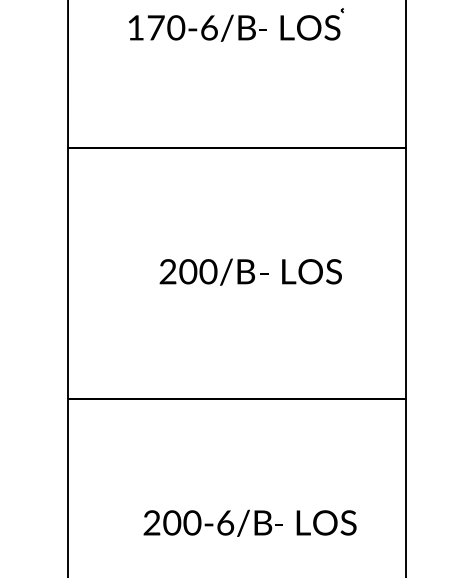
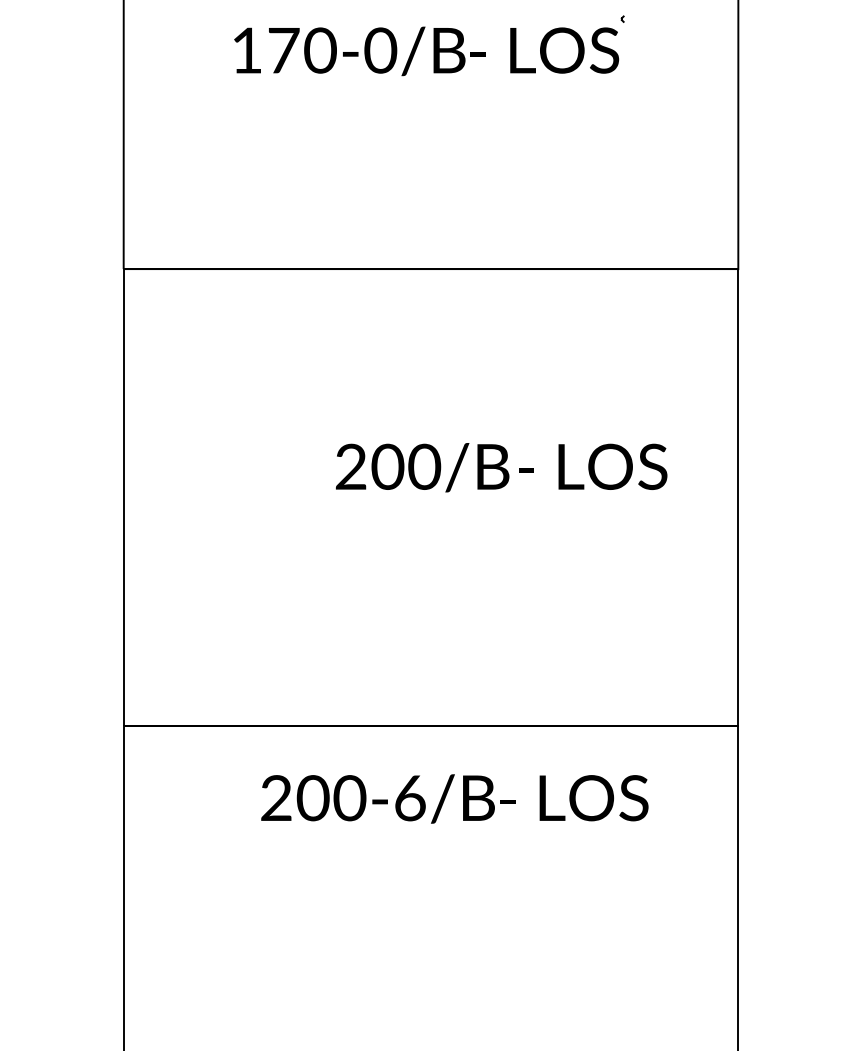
text: (209, 27) -> (380, 49), 170-6/B -> 170-0/B
text: (250, 271) -> (501, 466), moved
text: (249, 522) -> (453, 797), moved

